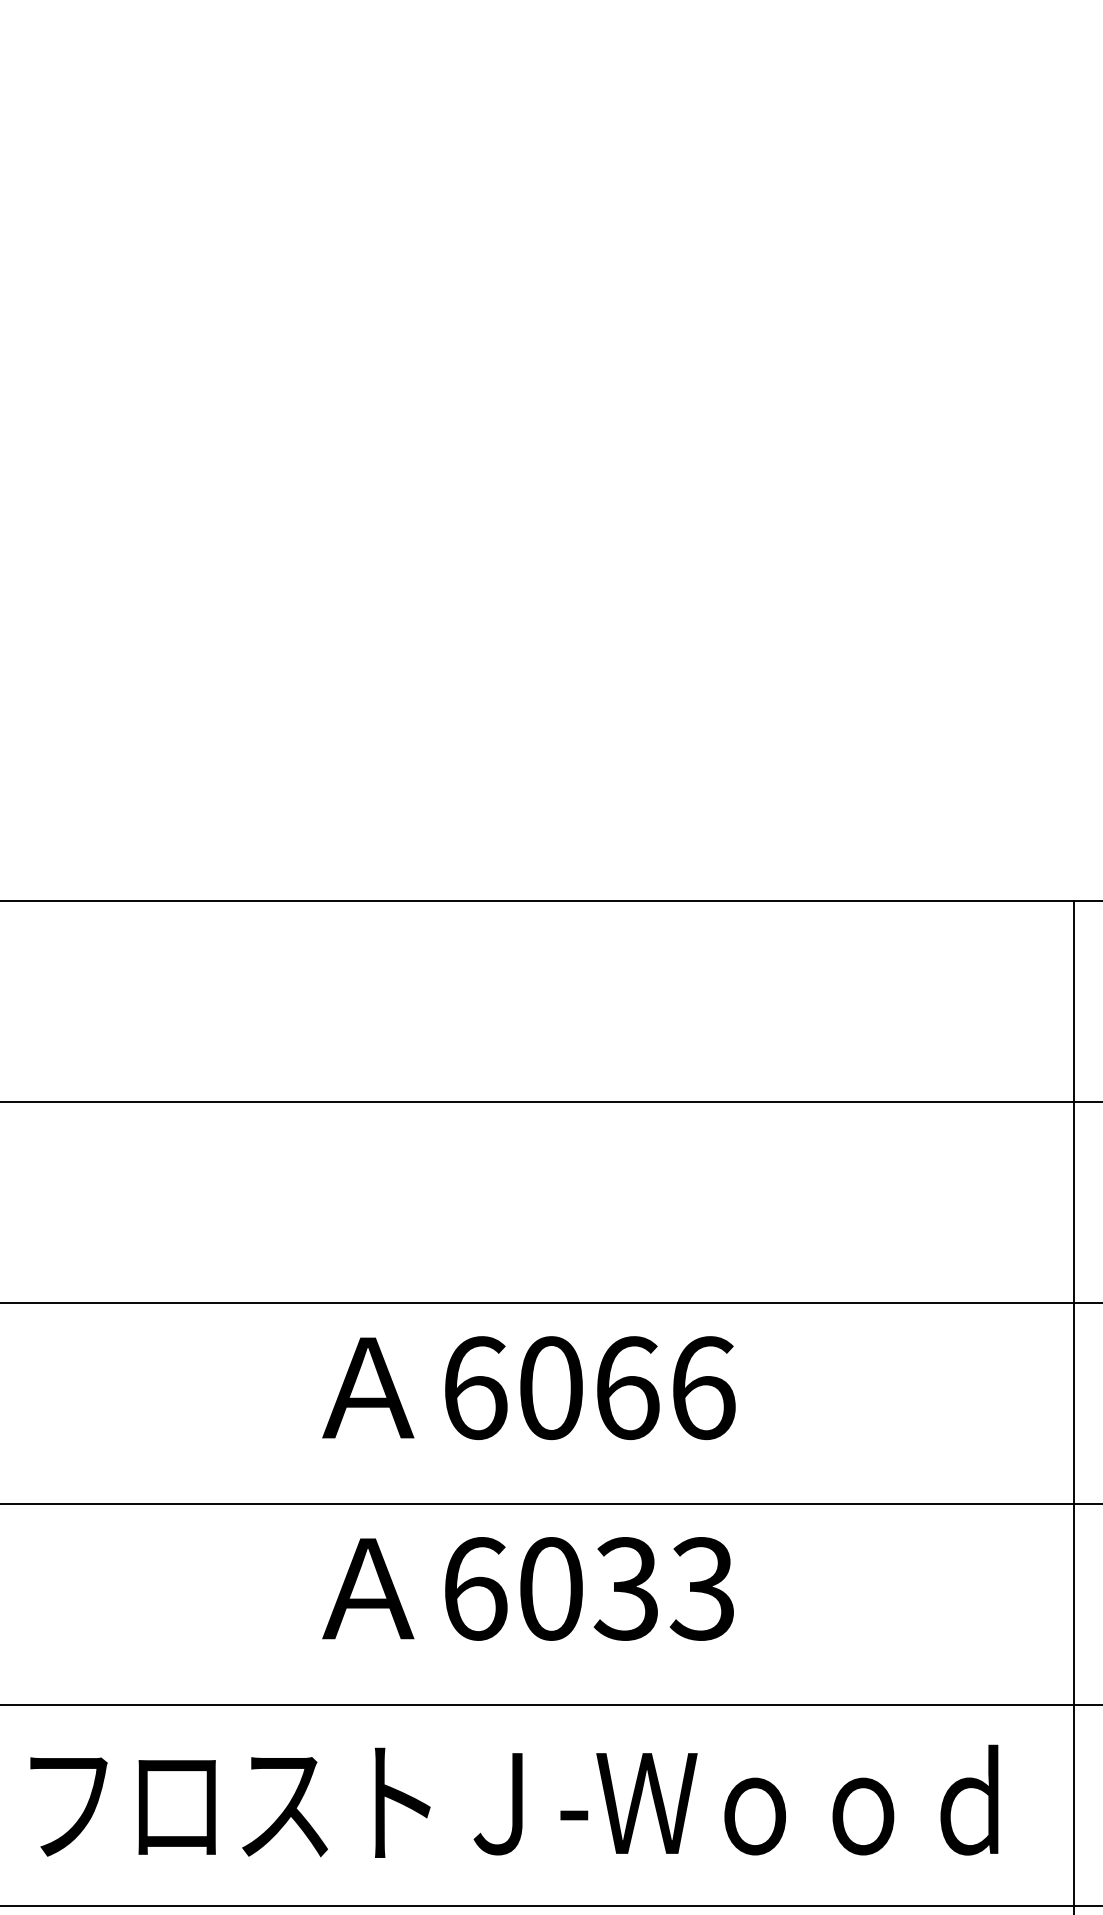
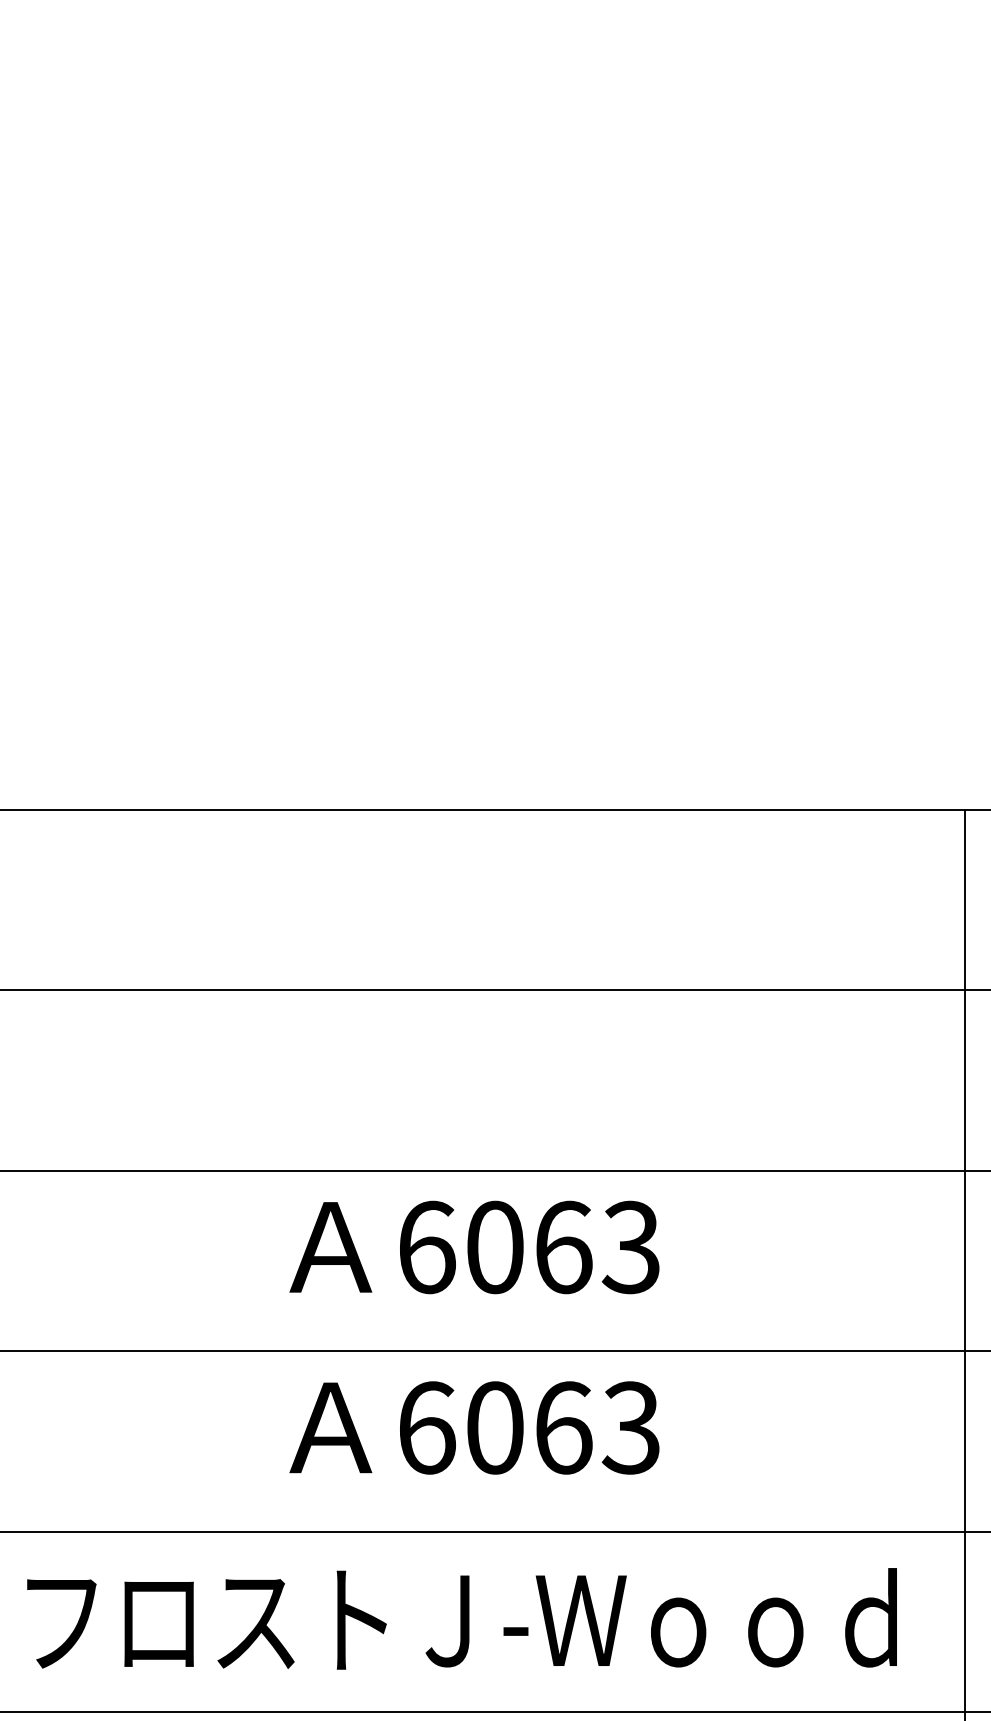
text: (702, 1388) -> (631, 1247), 6066 -> 6063
text: (626, 1588) -> (562, 1427), 6033 -> 6063

